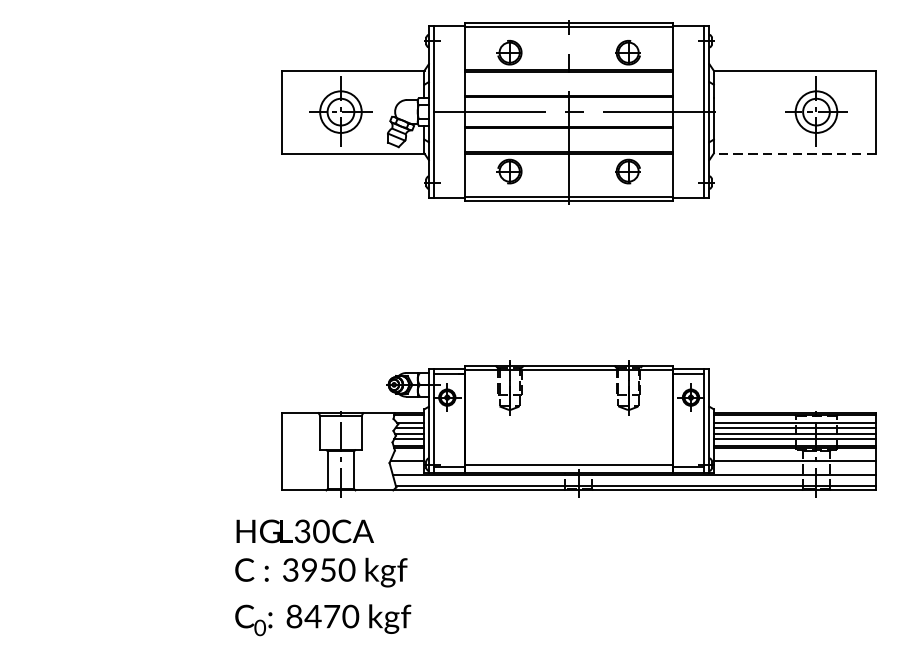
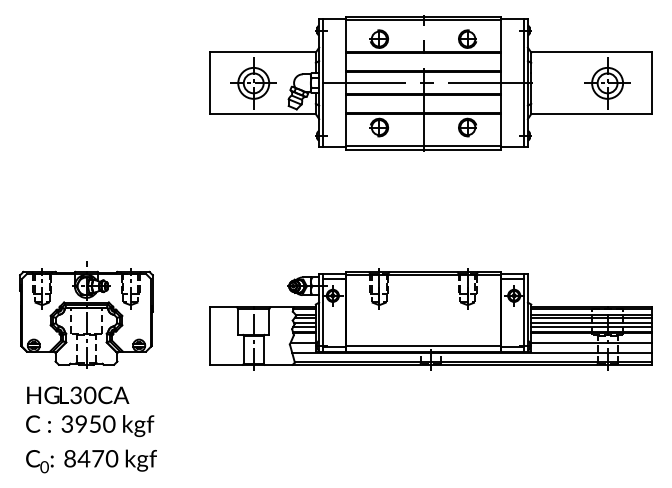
line: (793, 153) -> (590, 114), dashed -> solid
part: (116, 422) -> (86, 314), added
text: (323, 577) -> (91, 429), moved

